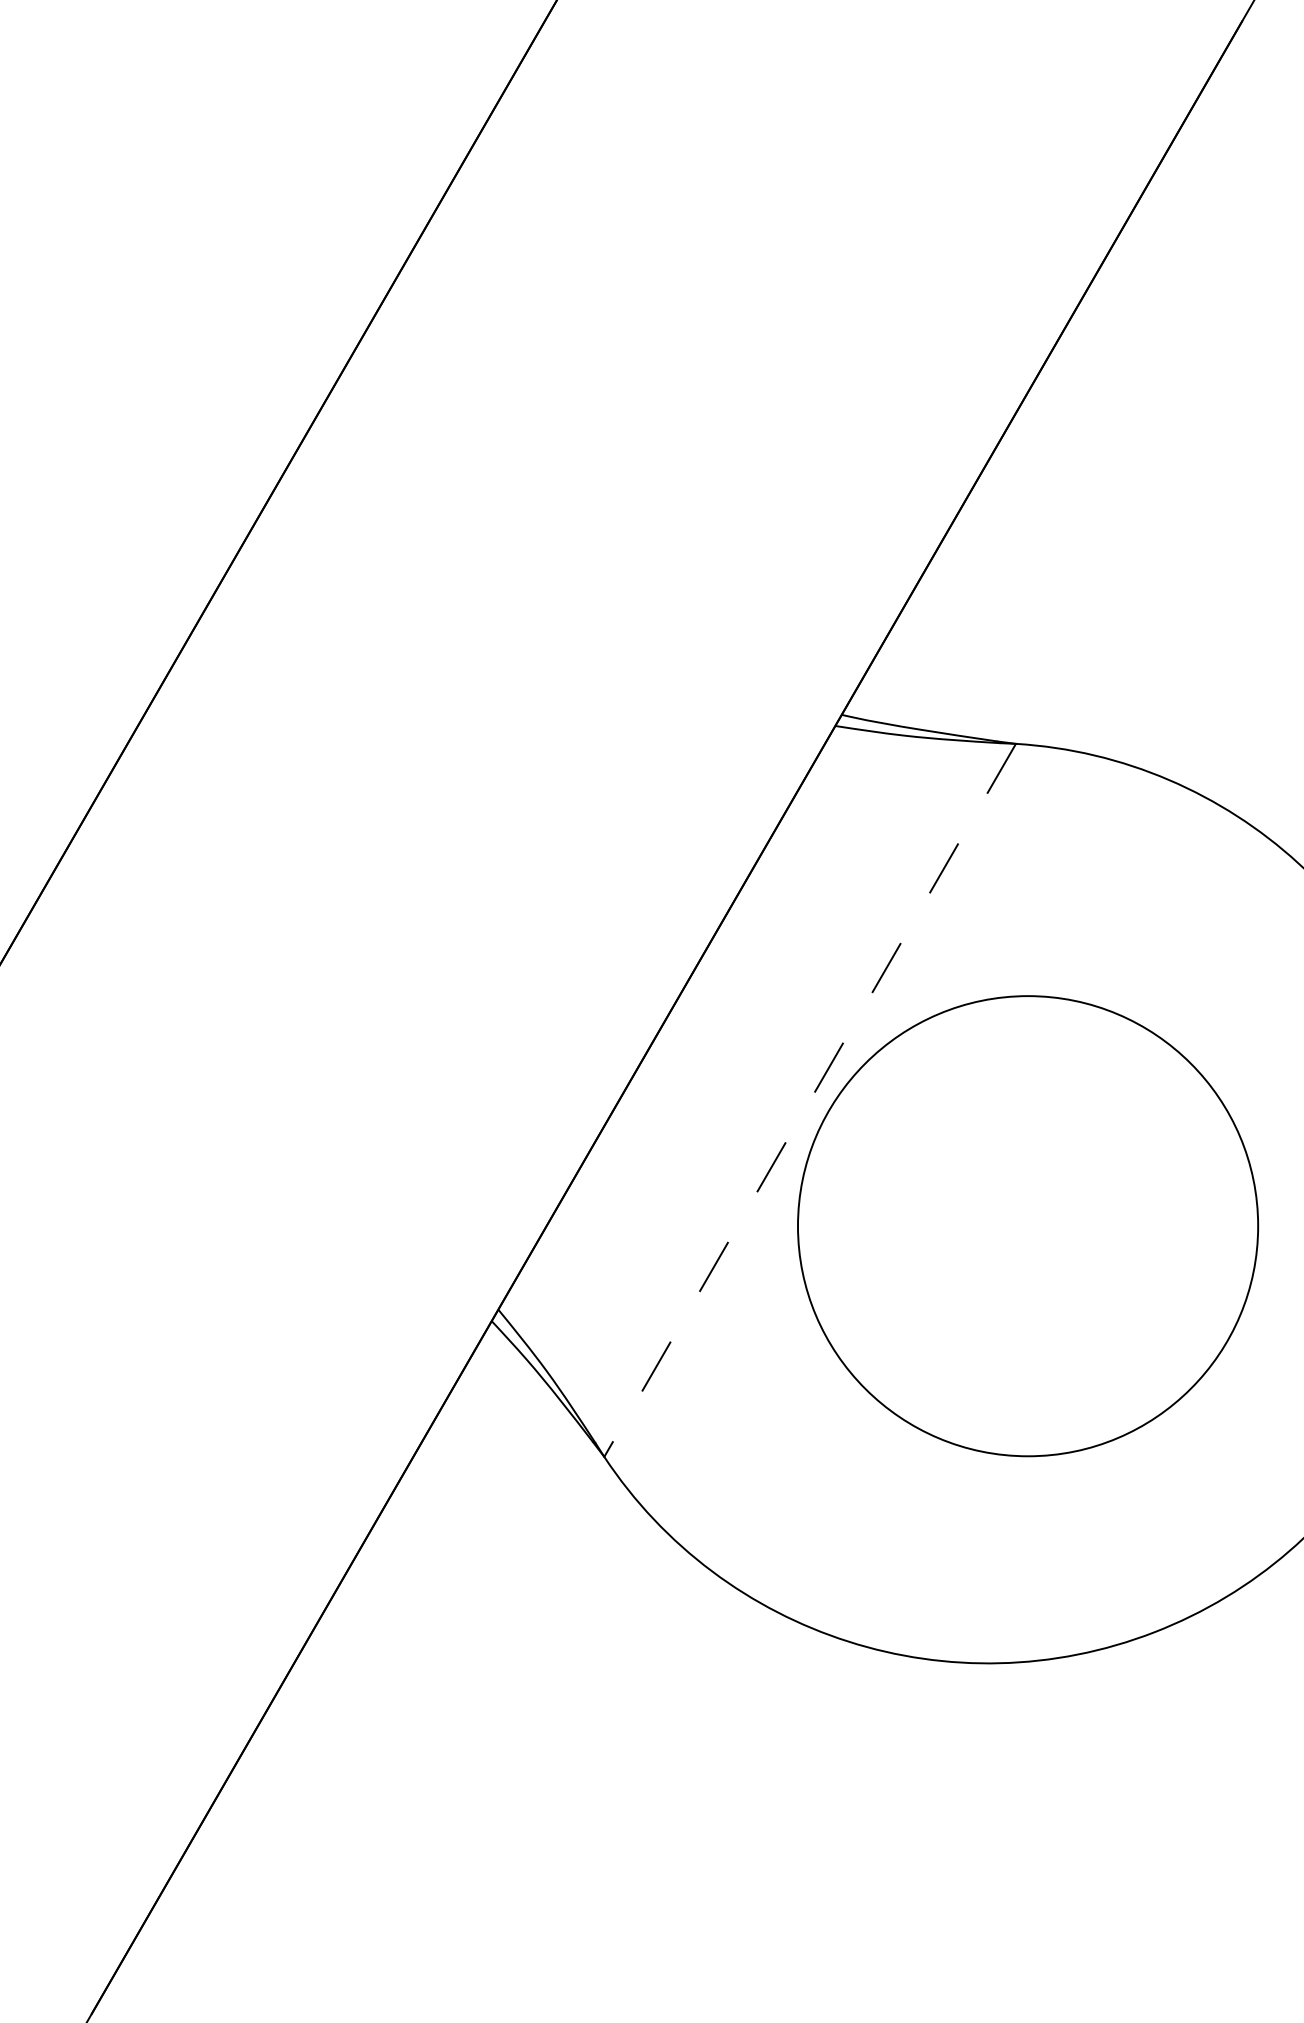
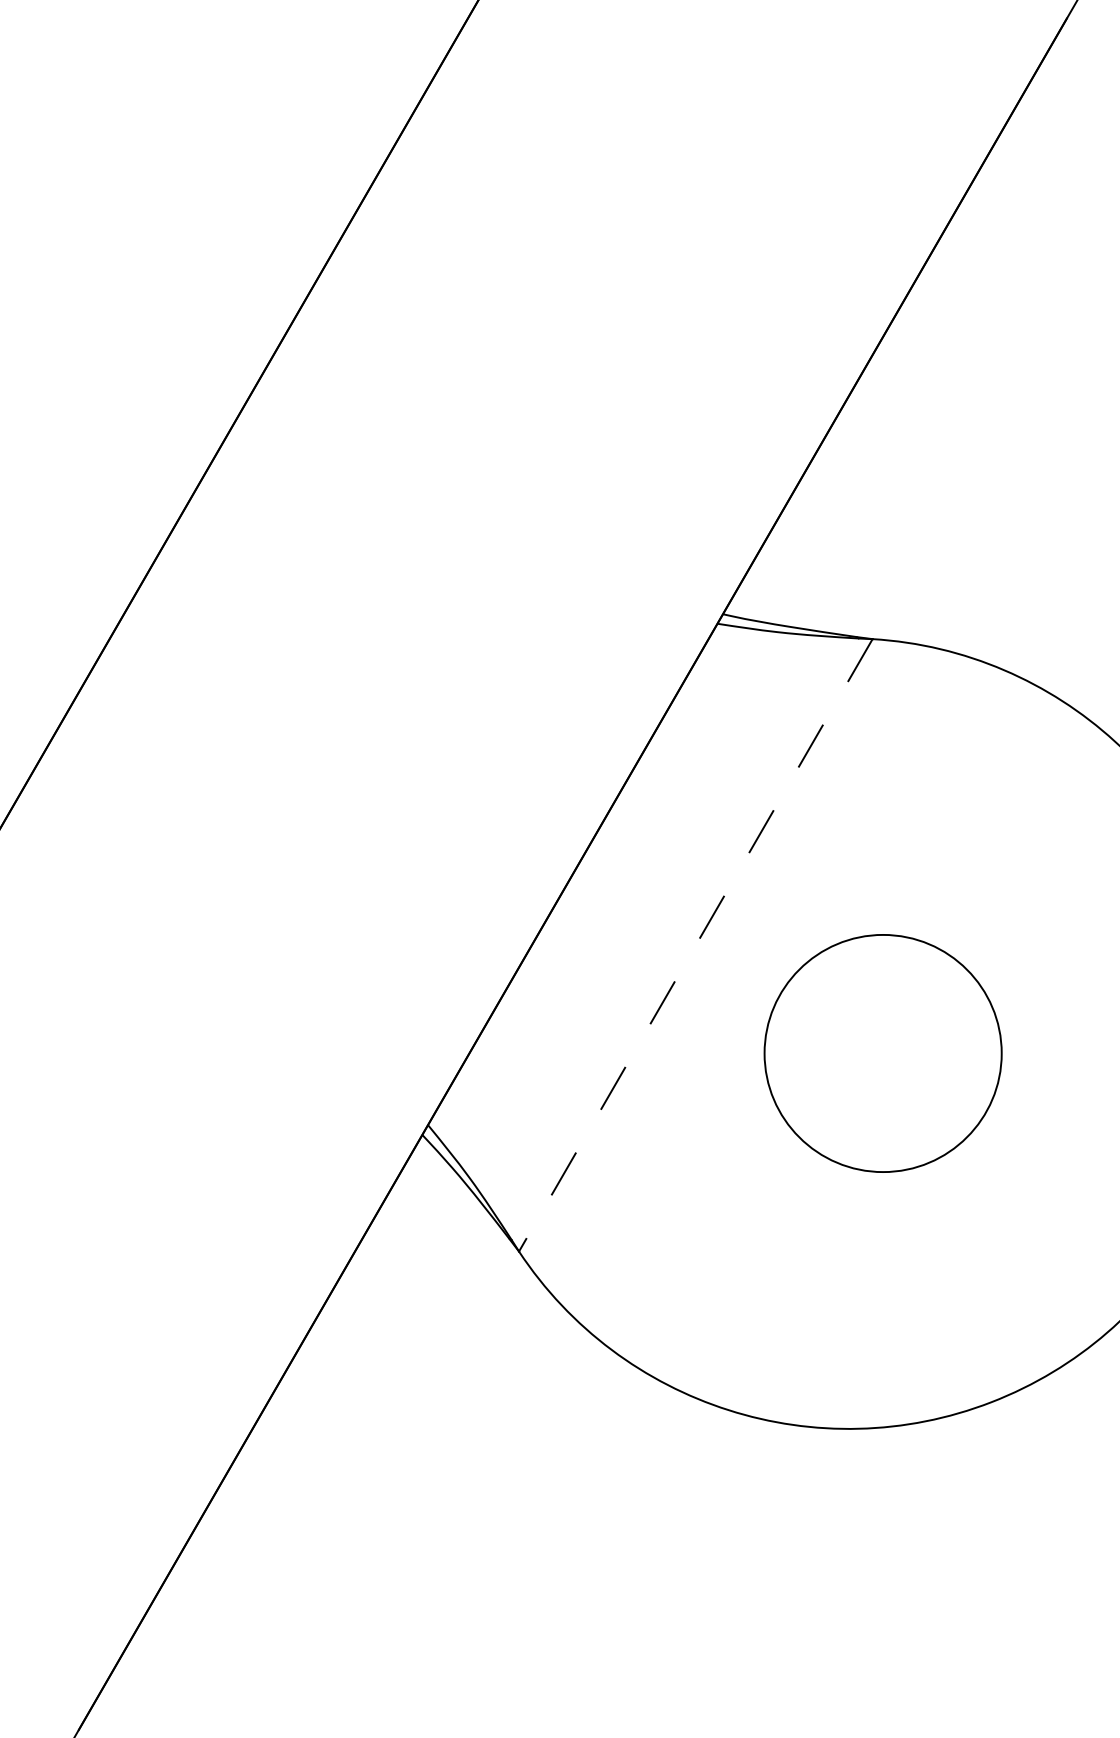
circle: (1028, 1226) -> (883, 1053), size x0.6

